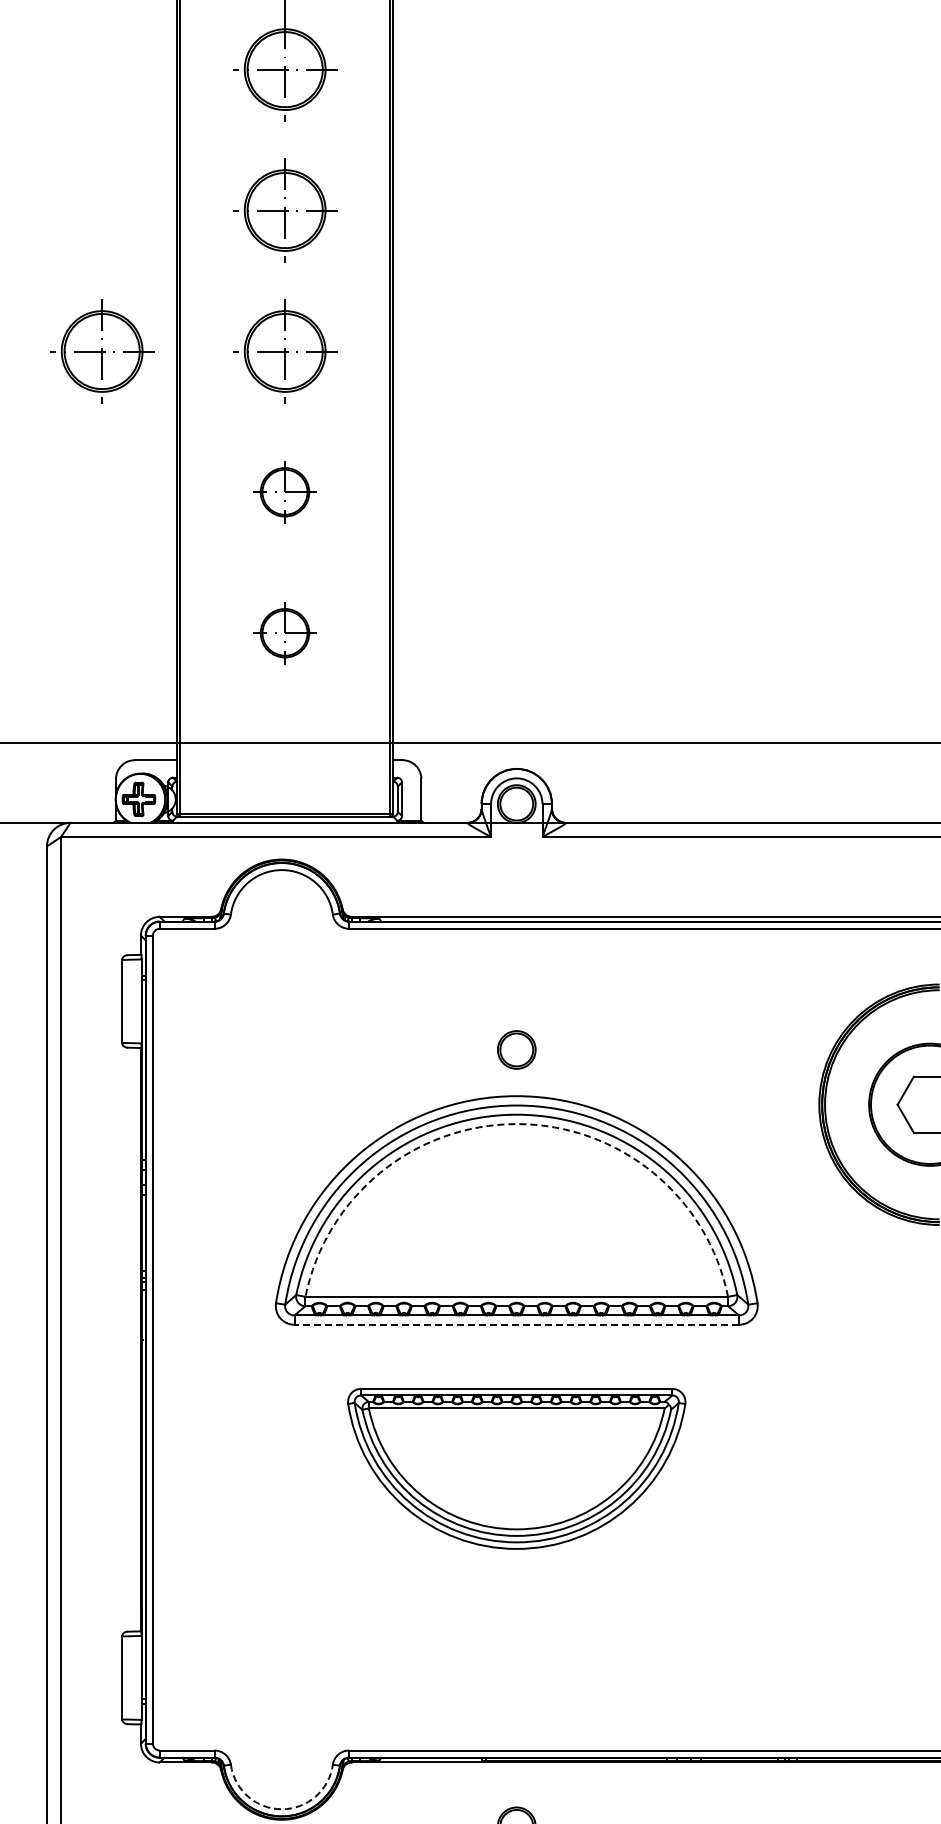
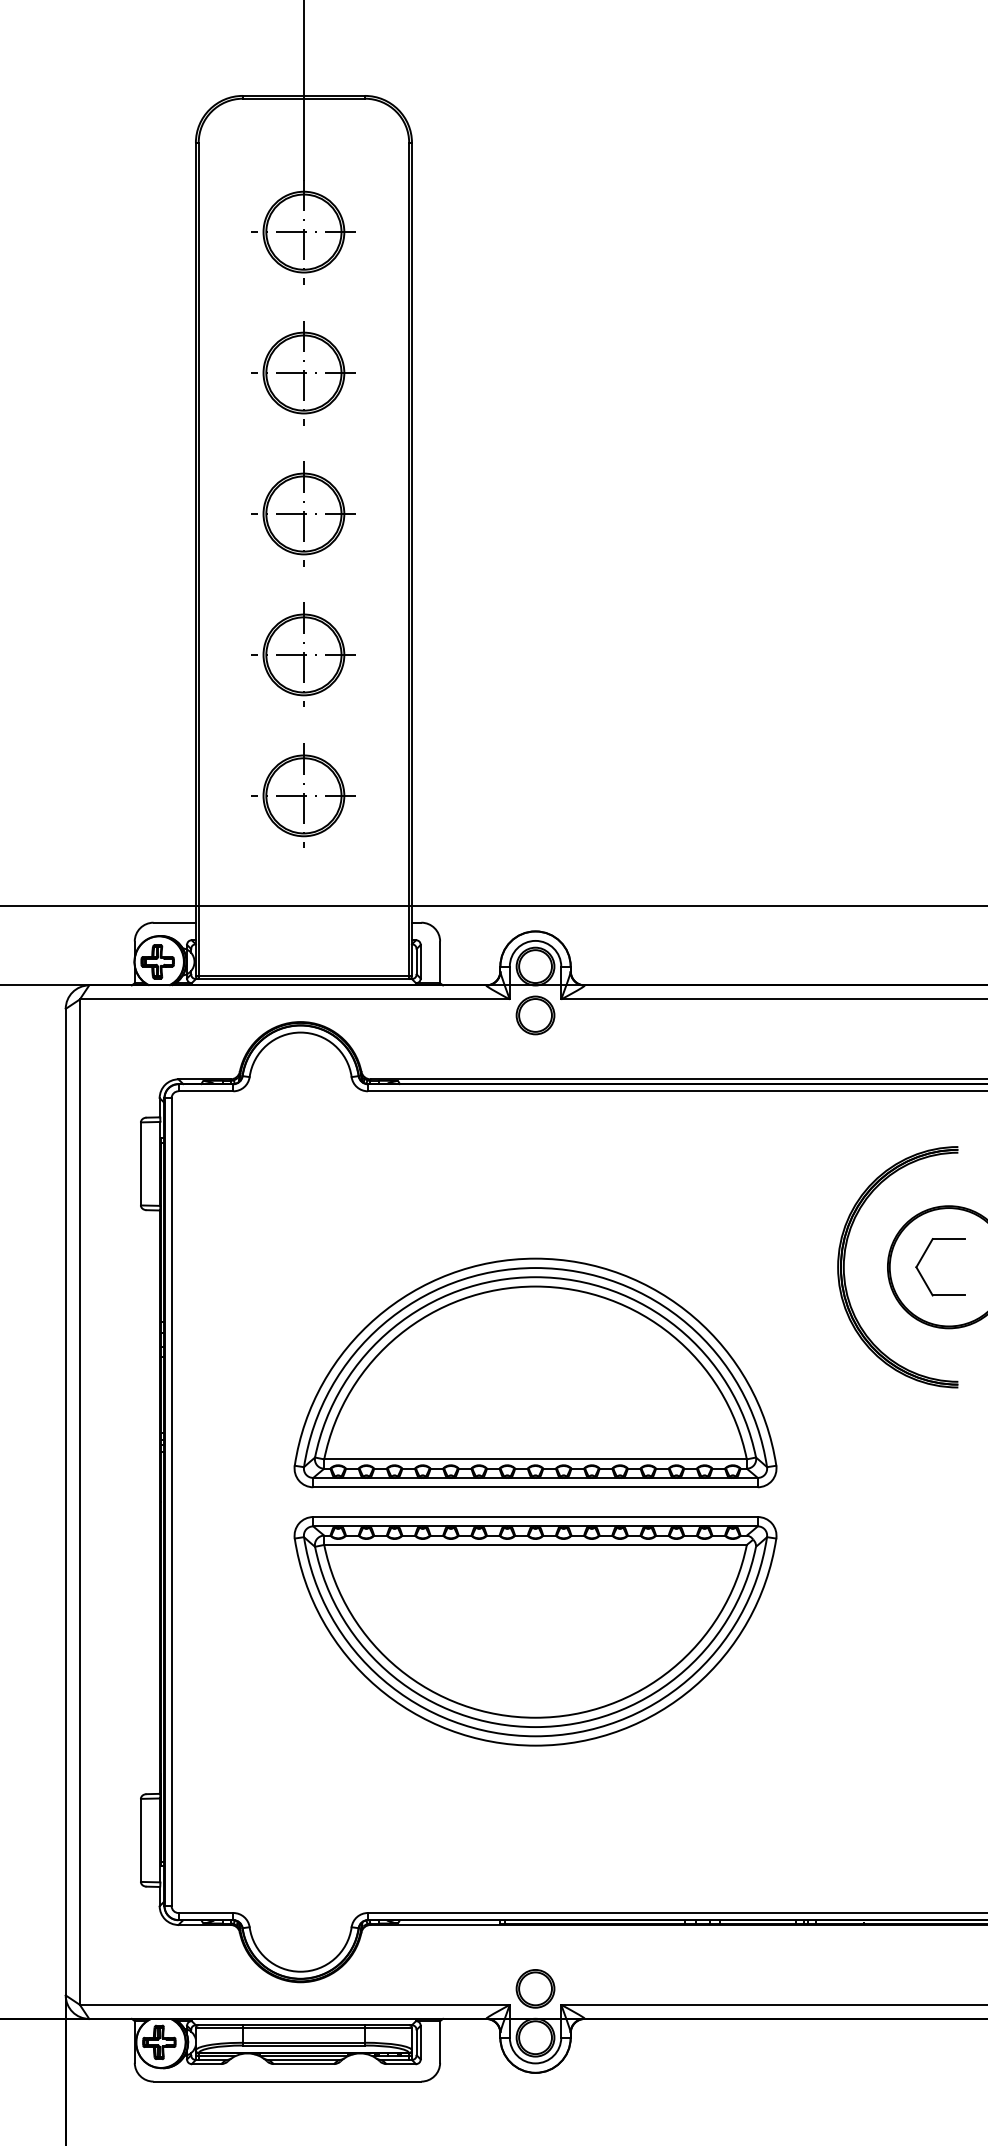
part: (101, 351) -> (120, 513), removed
part: (284, 492) -> (303, 654), size x1.67
part: (284, 633) -> (303, 795), size x1.67
part: (516, 1050) -> (535, 1015), moved
arc: (516, 1124) -> (535, 1286), dashed -> solid
line: (516, 1325) -> (535, 1487), dashed -> solid
part: (516, 1469) -> (535, 1631), size x1.43
arc: (281, 1809) -> (300, 1971), dashed -> solid

